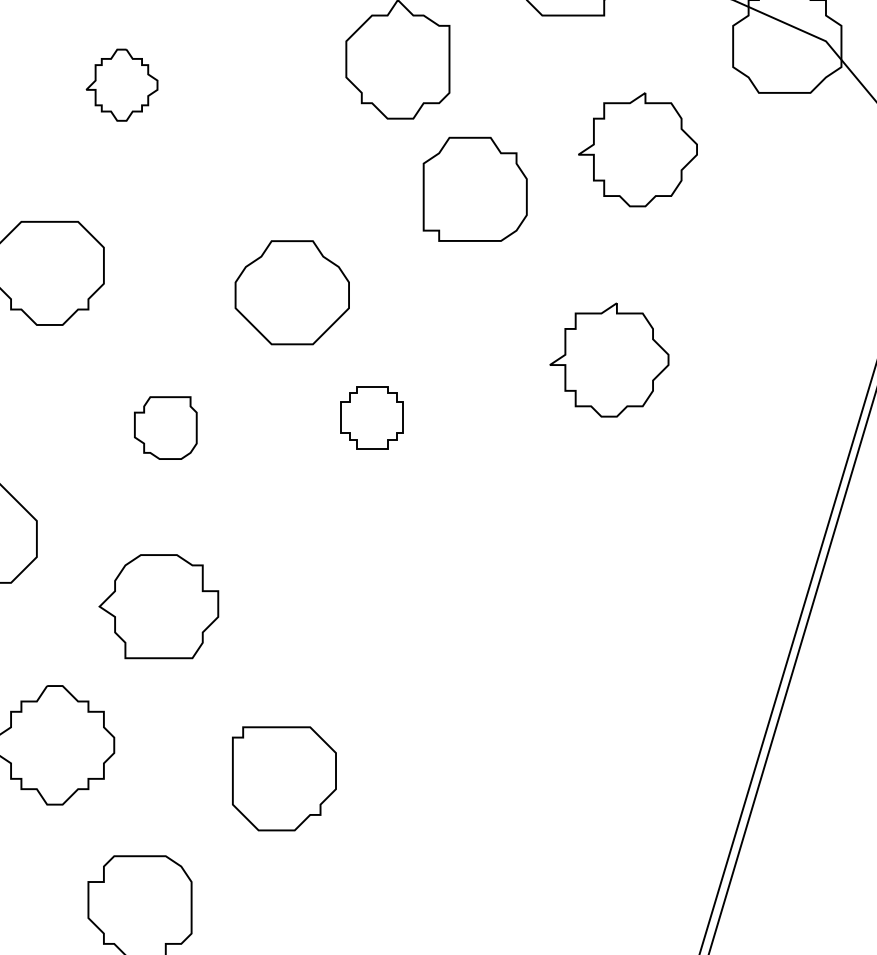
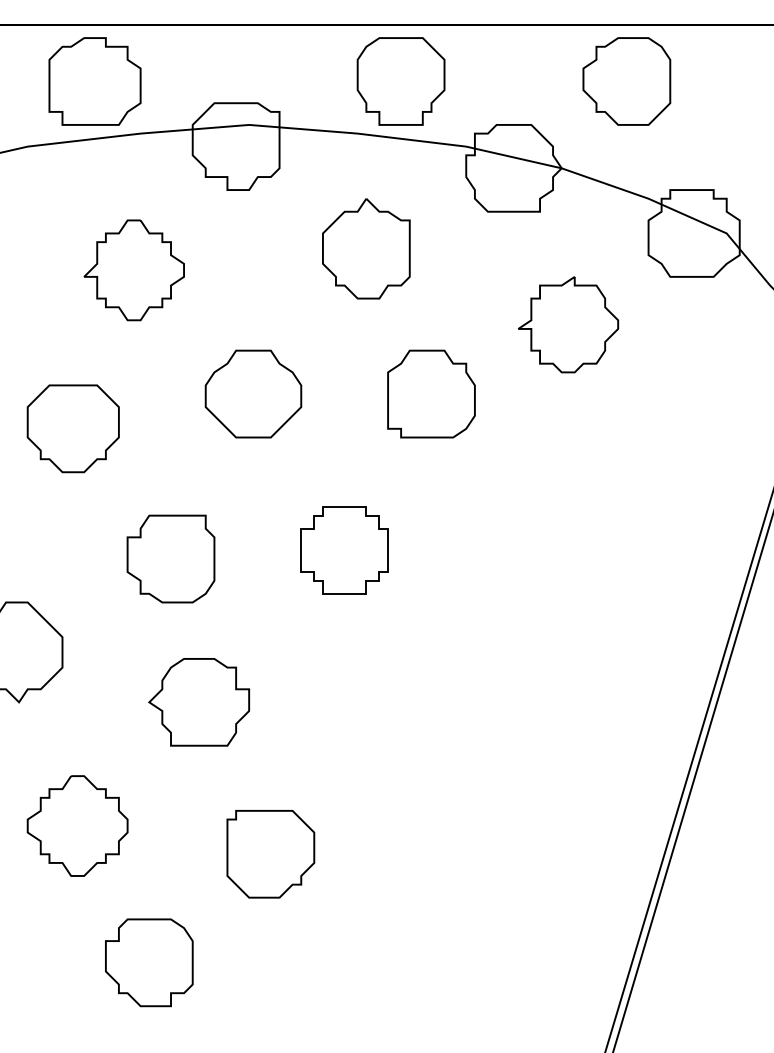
part: (121, 85) -> (133, 270), size x1.67
part: (475, 188) -> (431, 393), moved
part: (292, 292) -> (253, 393), moved
part: (609, 359) -> (544, 501), removed
part: (371, 417) -> (344, 550), size x1.67
part: (165, 427) -> (170, 558), size x1.67
part: (158, 606) -> (198, 702), moved

